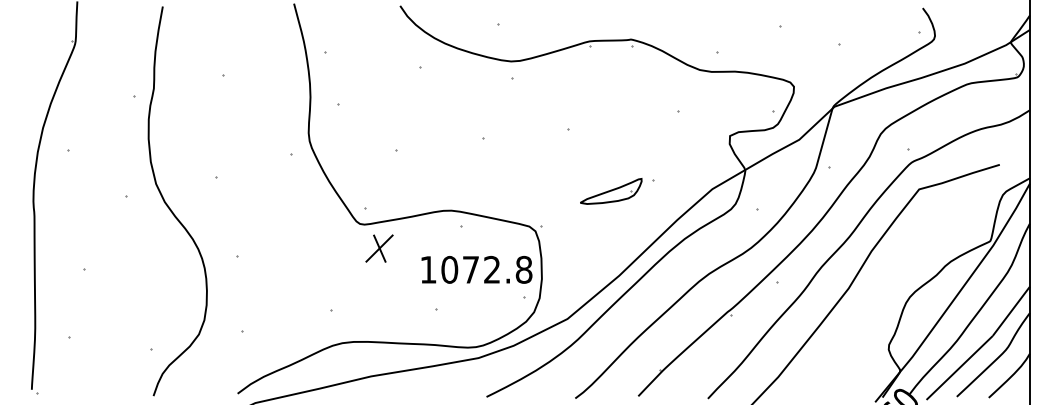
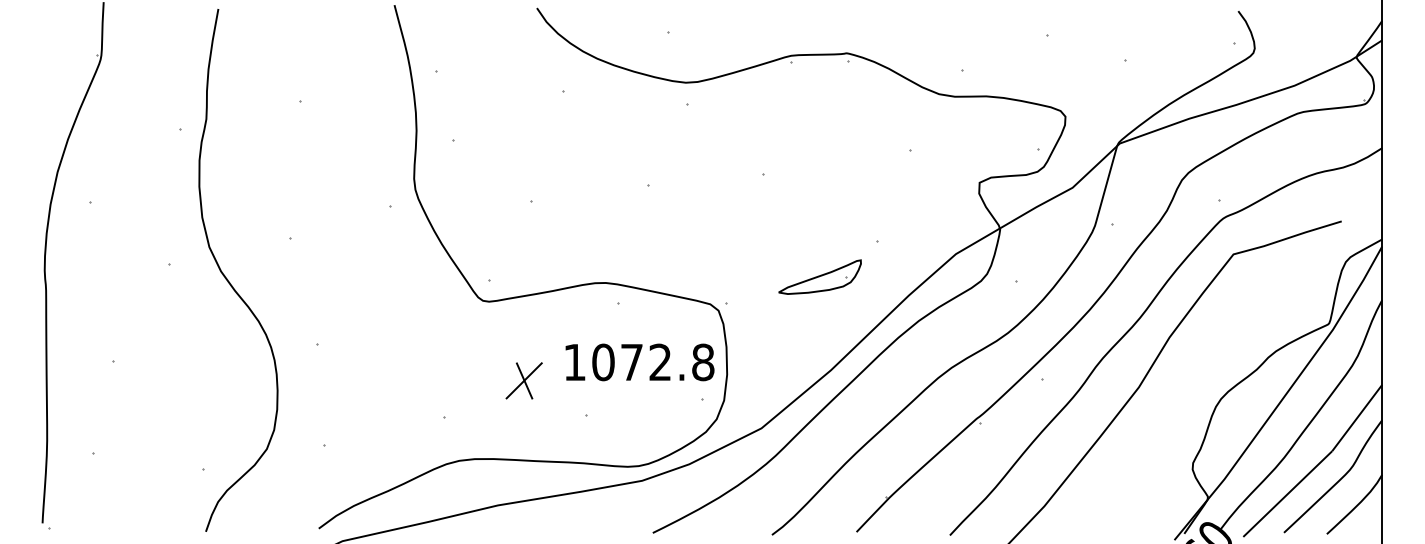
part: (610, 190) -> (819, 276), moved
part: (378, 248) -> (523, 380), moved

